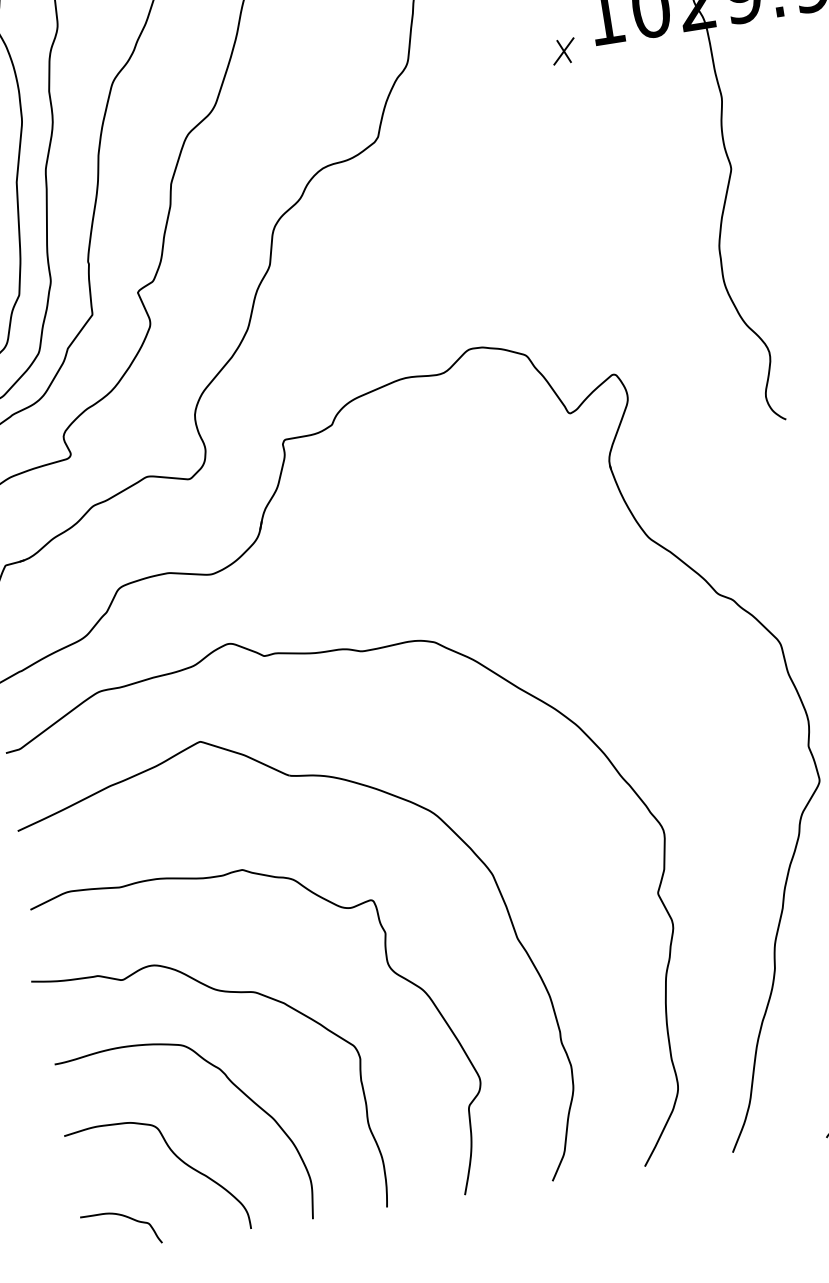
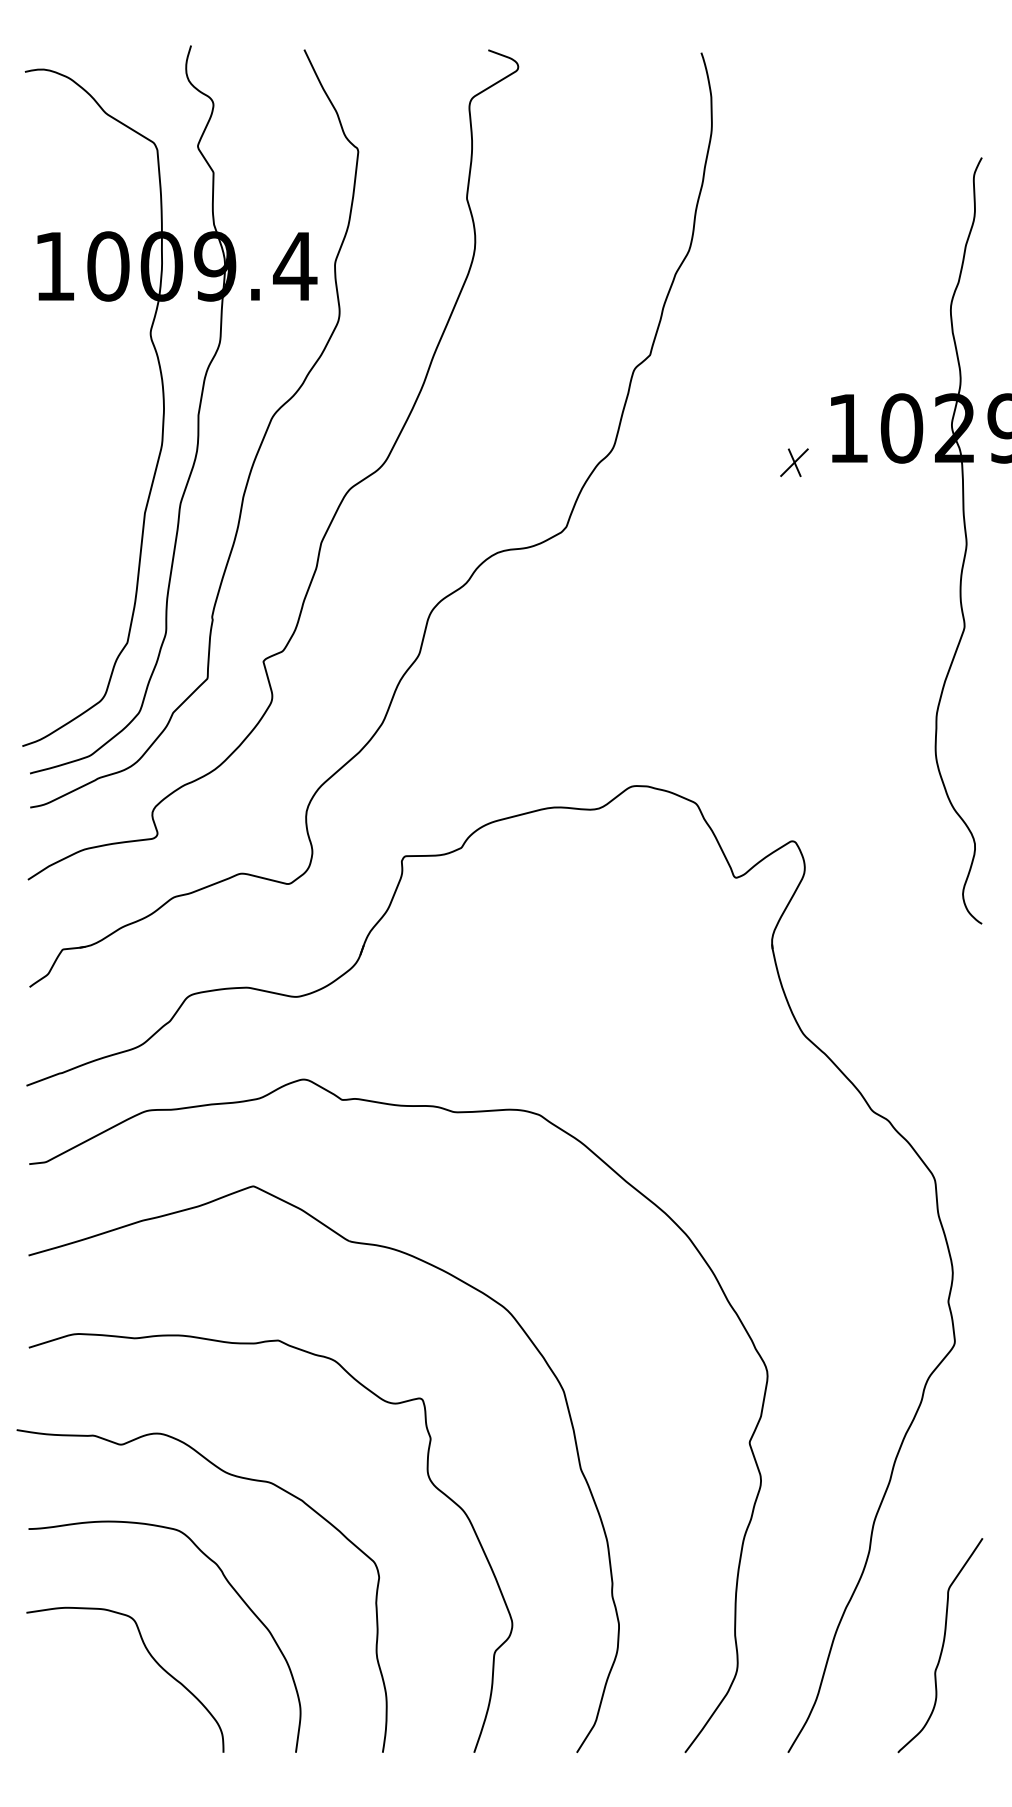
curve: (125, 1217) -> (81, 1716), removed

